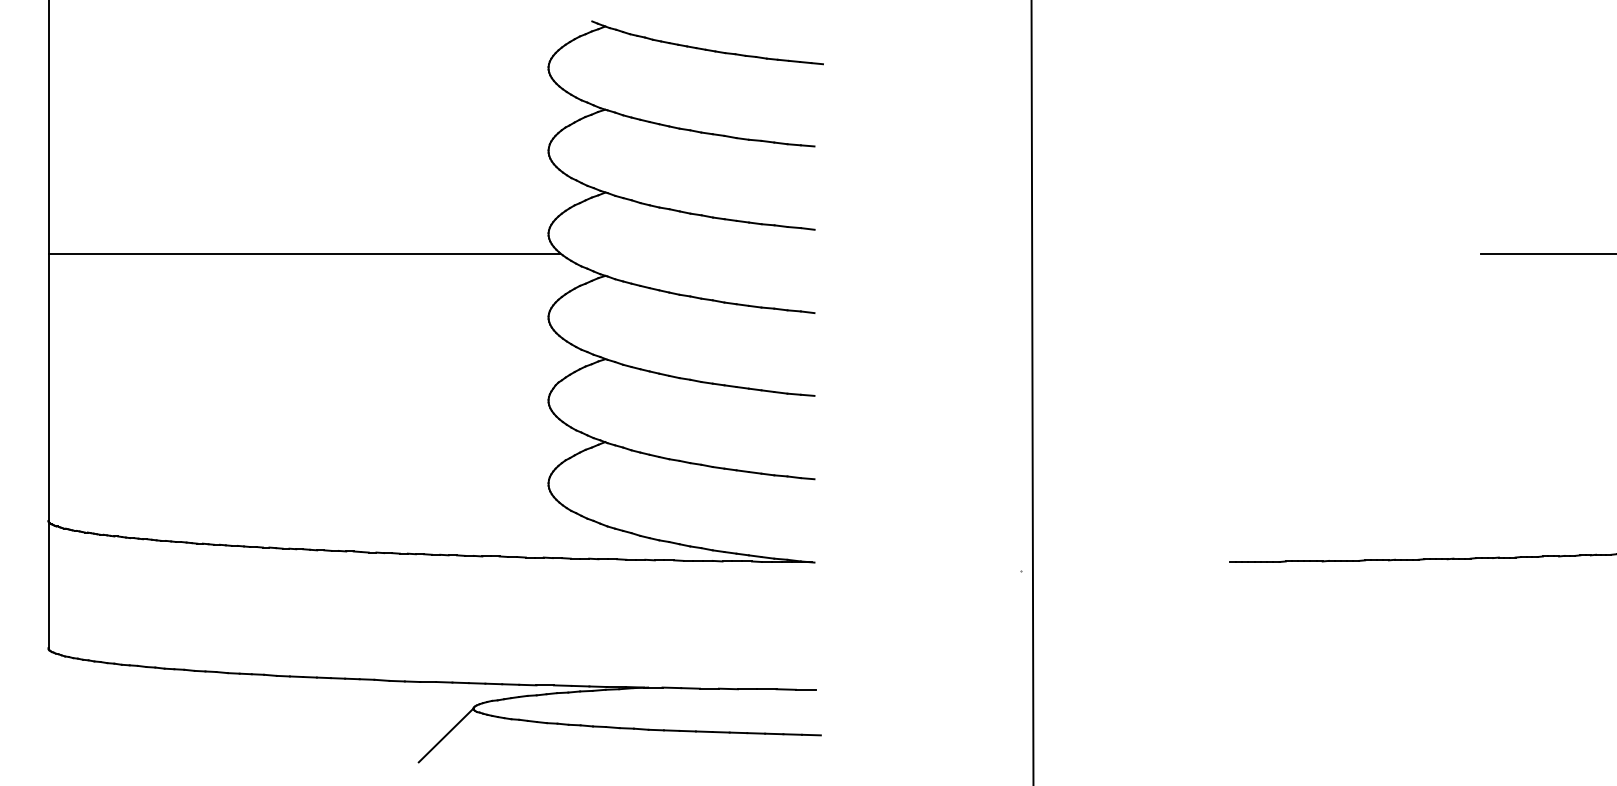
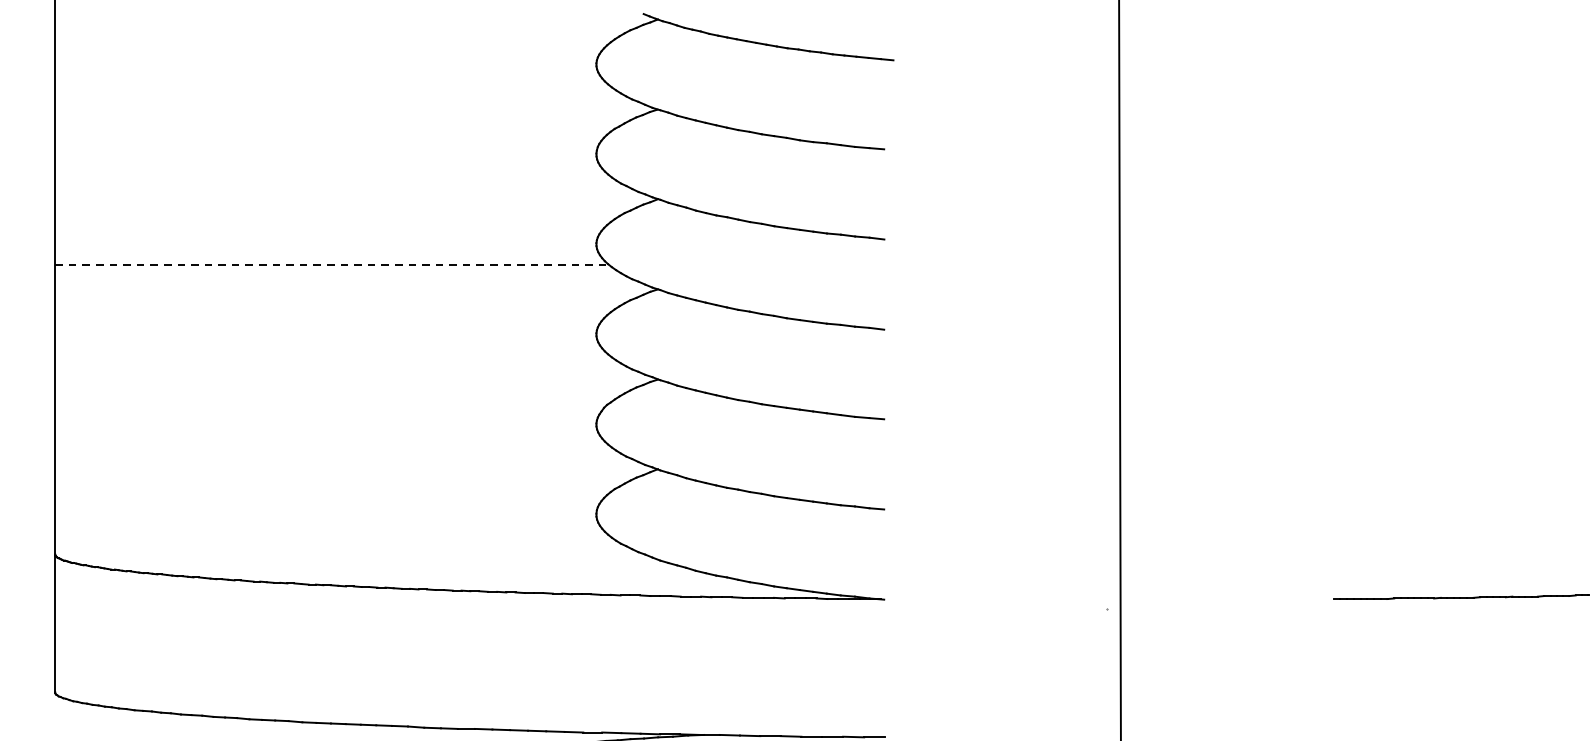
line: (304, 253) -> (332, 265), solid -> dashed

